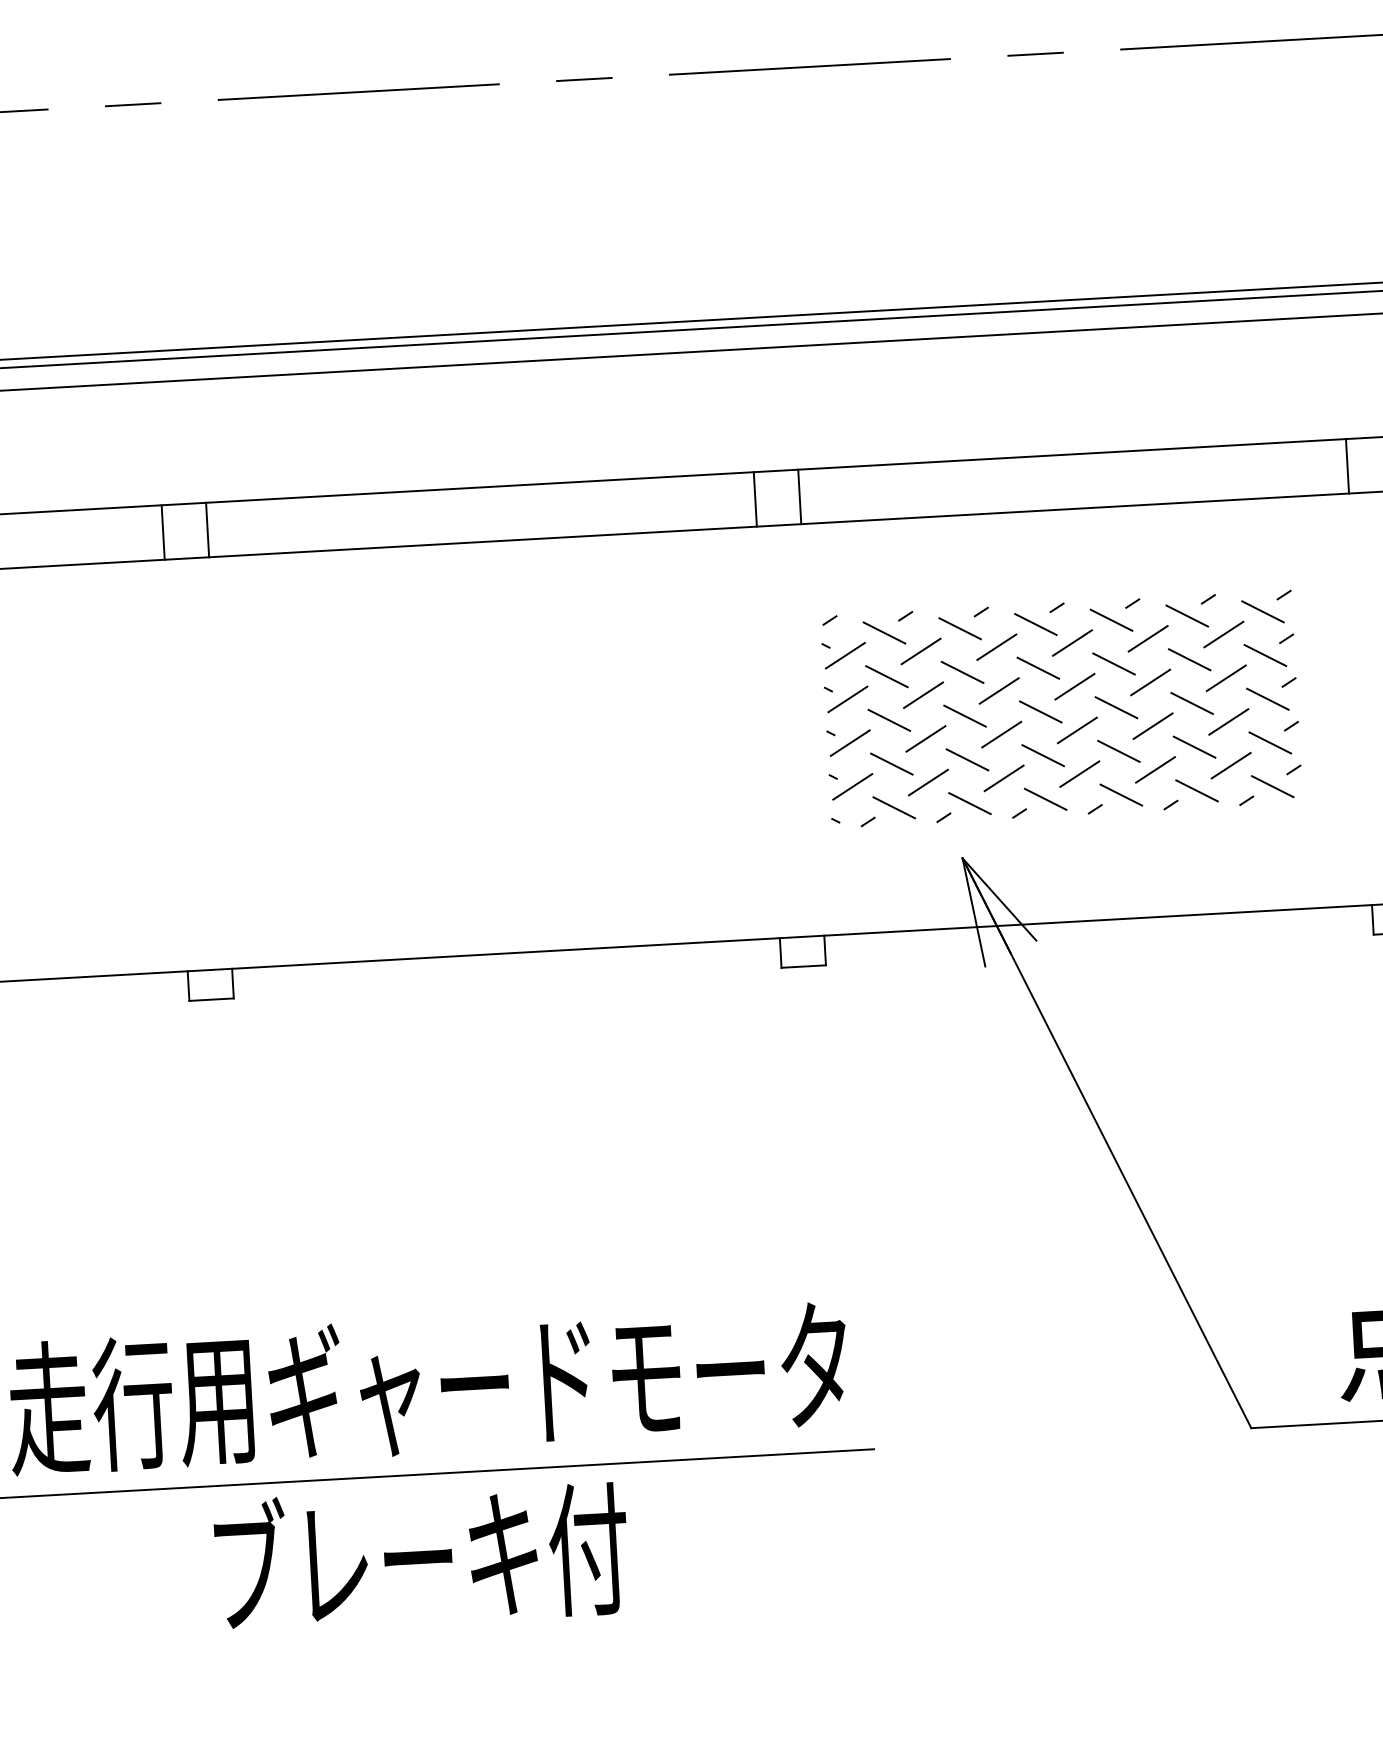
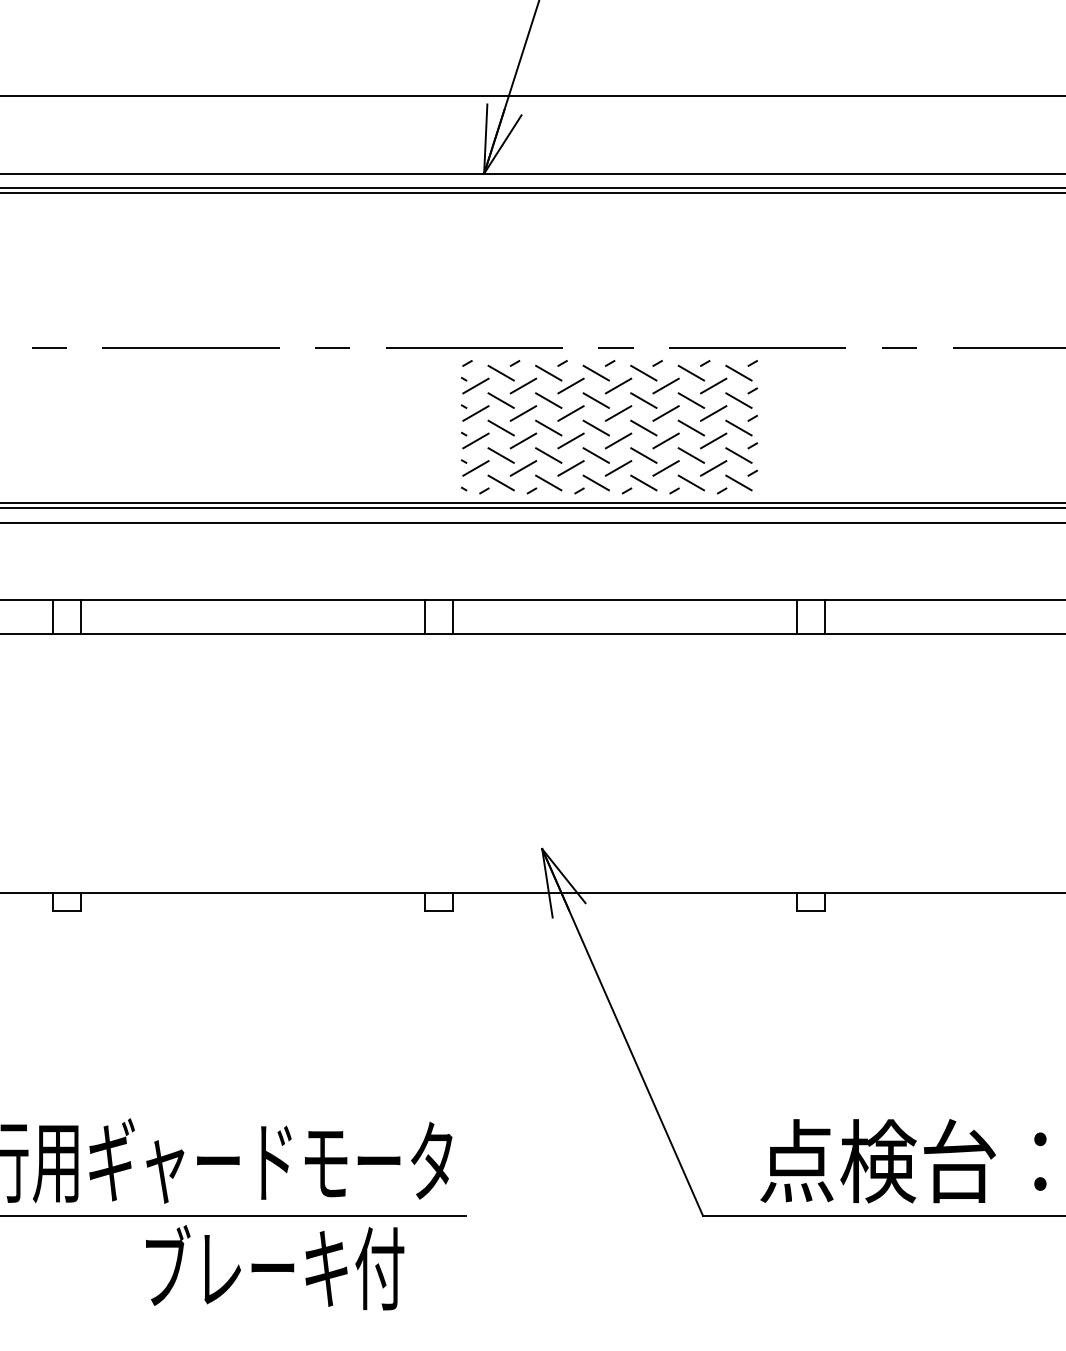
part: (1060, 709) -> (608, 427), moved
text: (422, 1556) -> (275, 1267), moved

